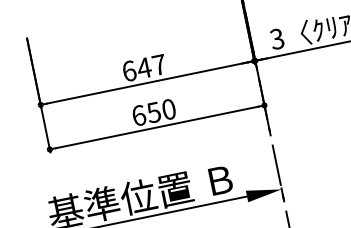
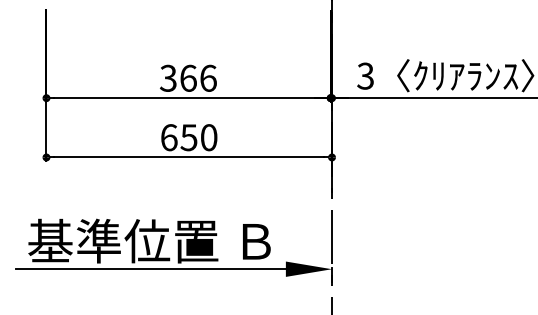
text: (143, 67) -> (187, 77), 647 -> 366

